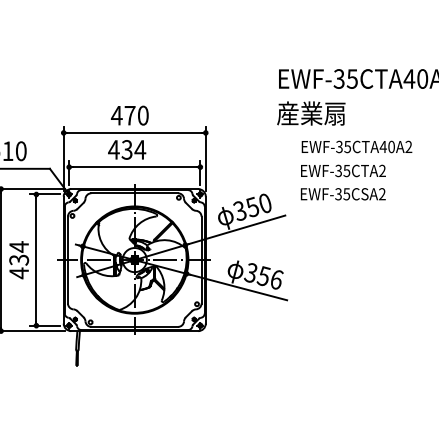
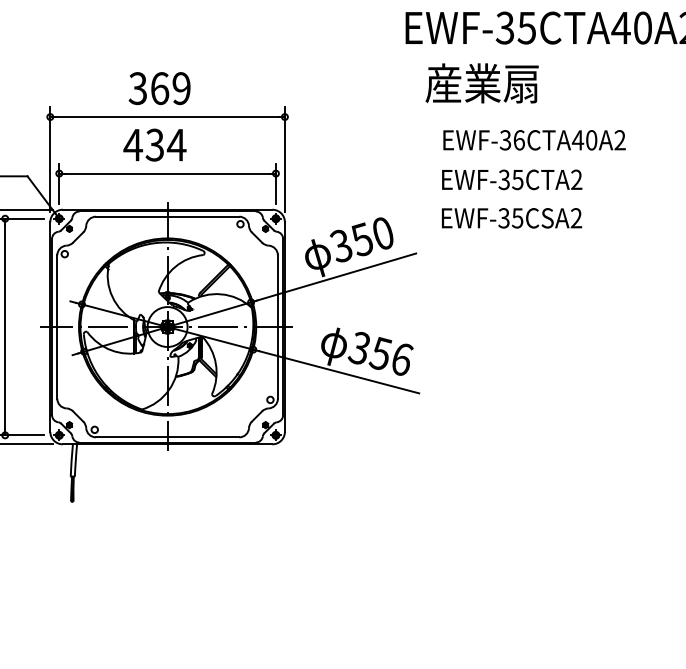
text: (311, 113) -> (482, 83), moved
text: (129, 115) -> (158, 88), 470 -> 369
text: (347, 146) -> (518, 139), EWF-35CTA40A2 -> EWF-36CTA40A2

